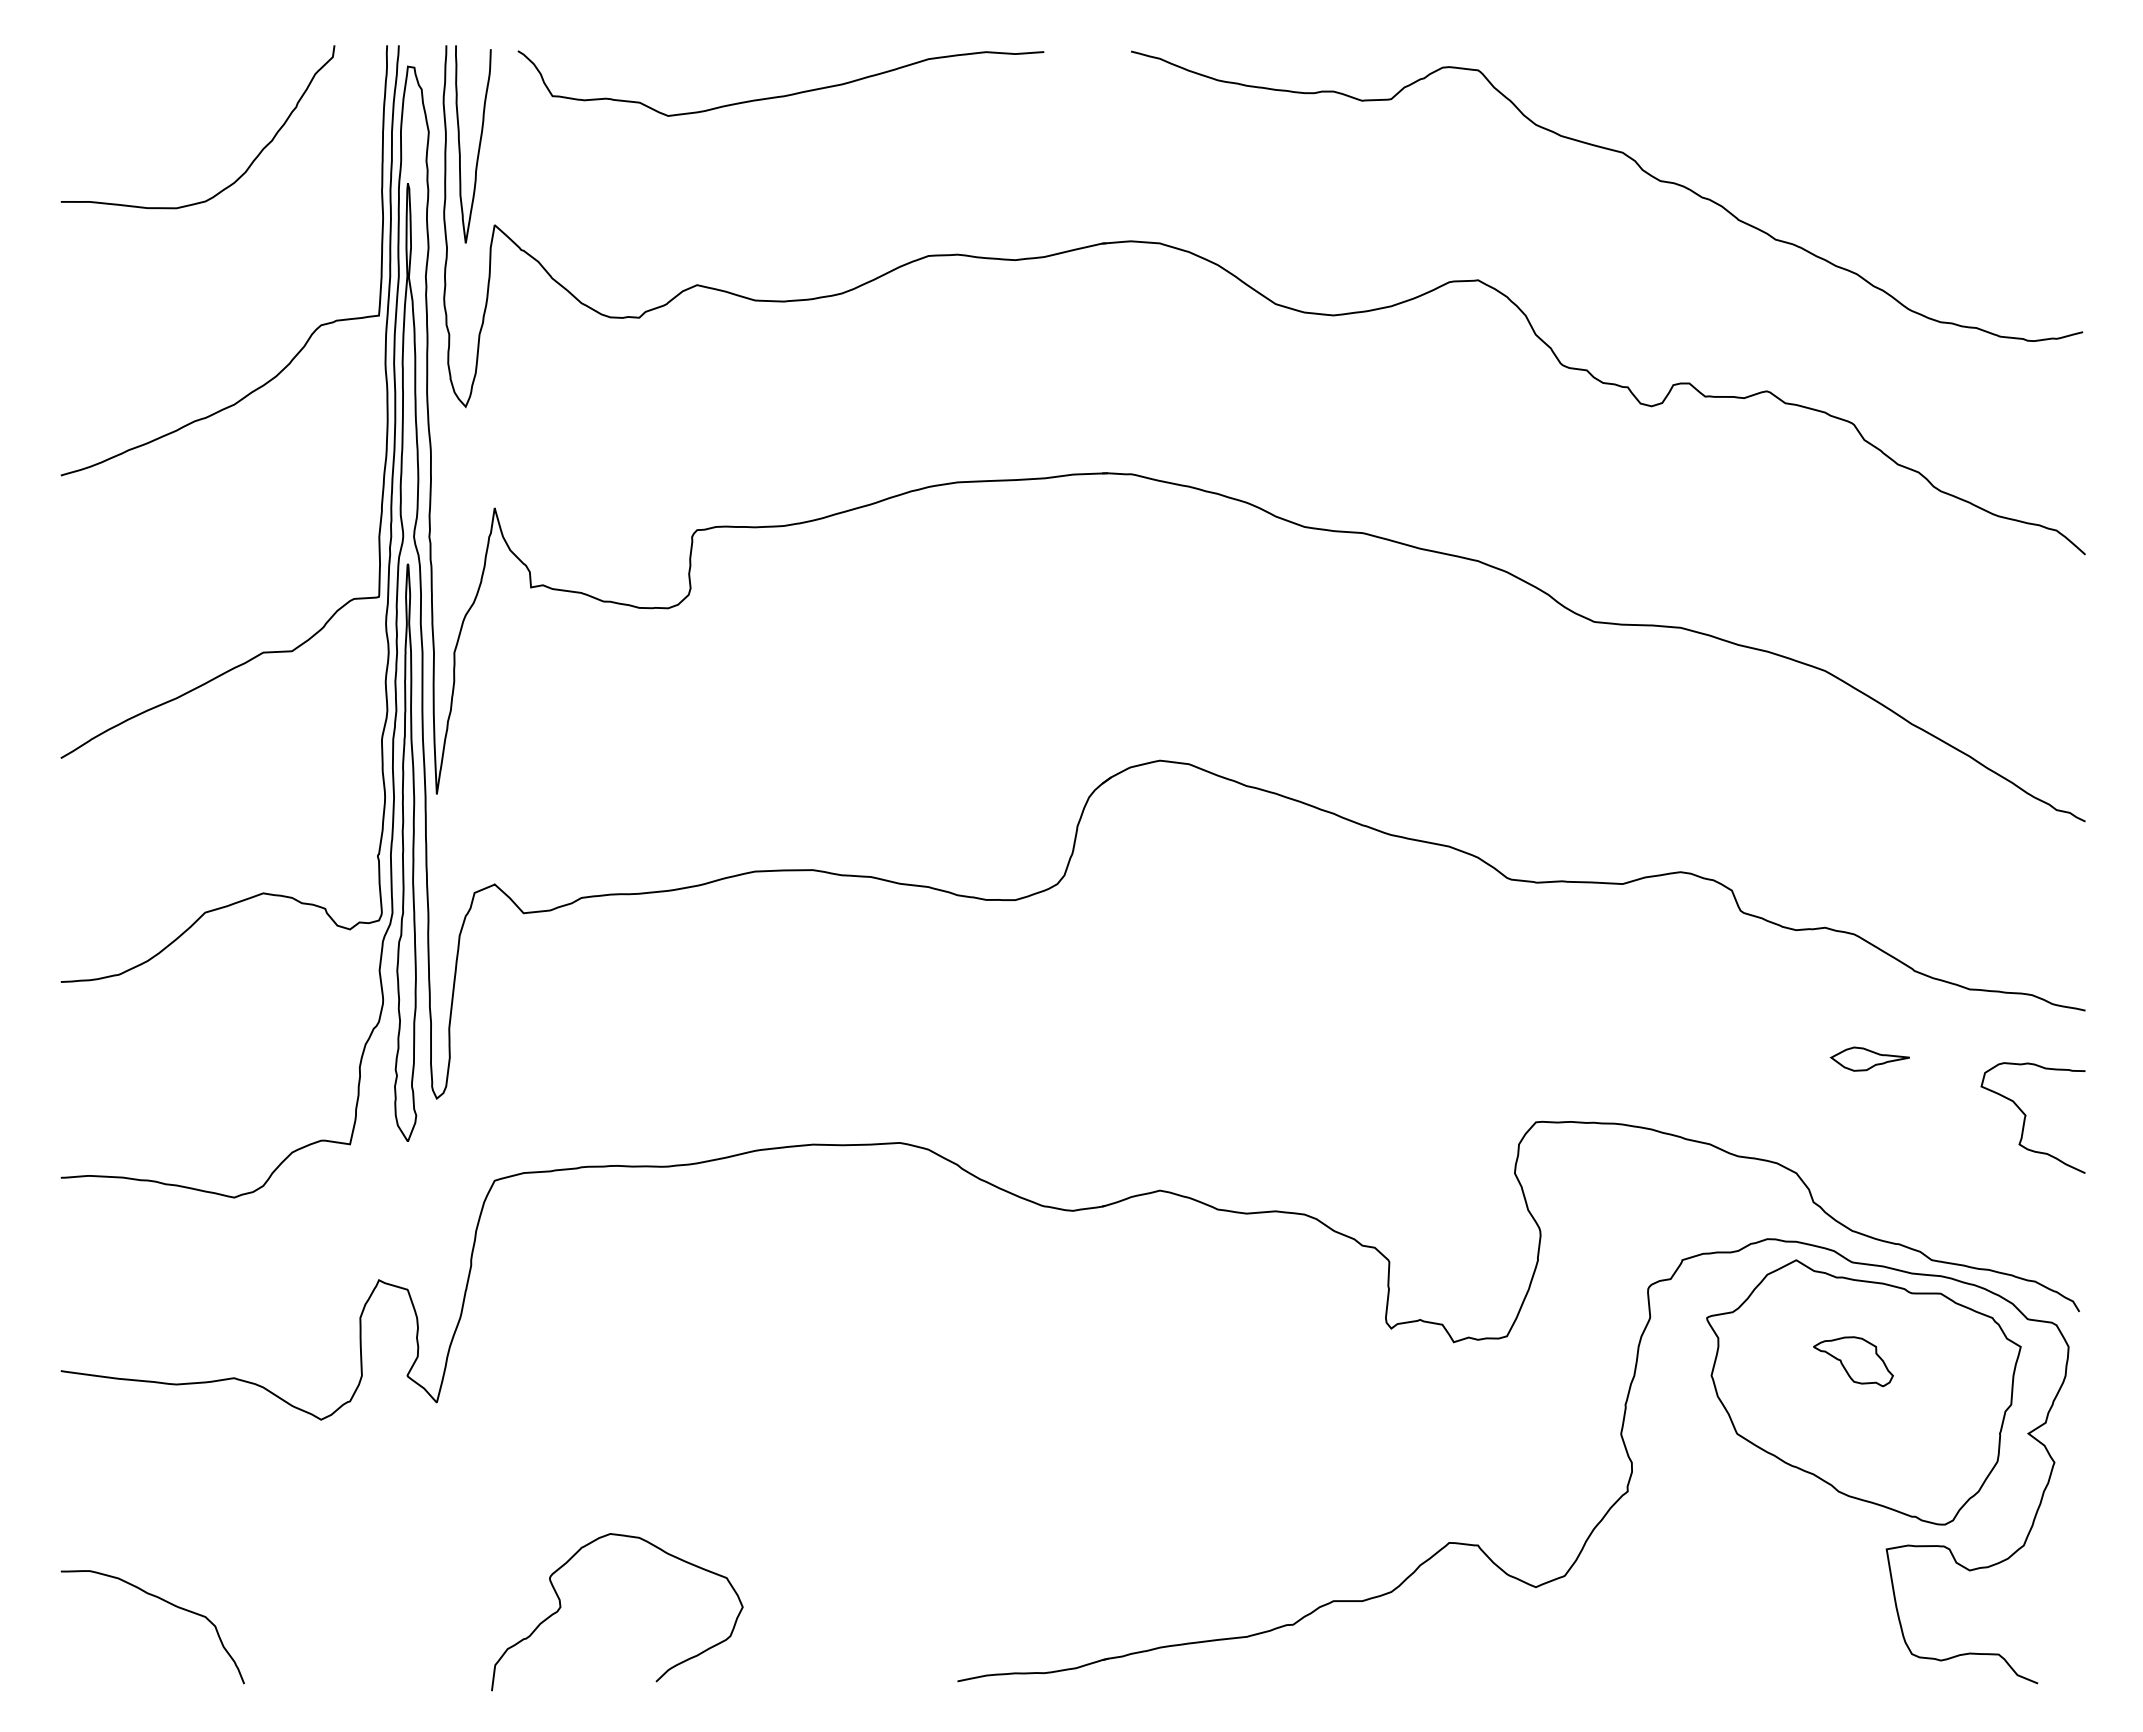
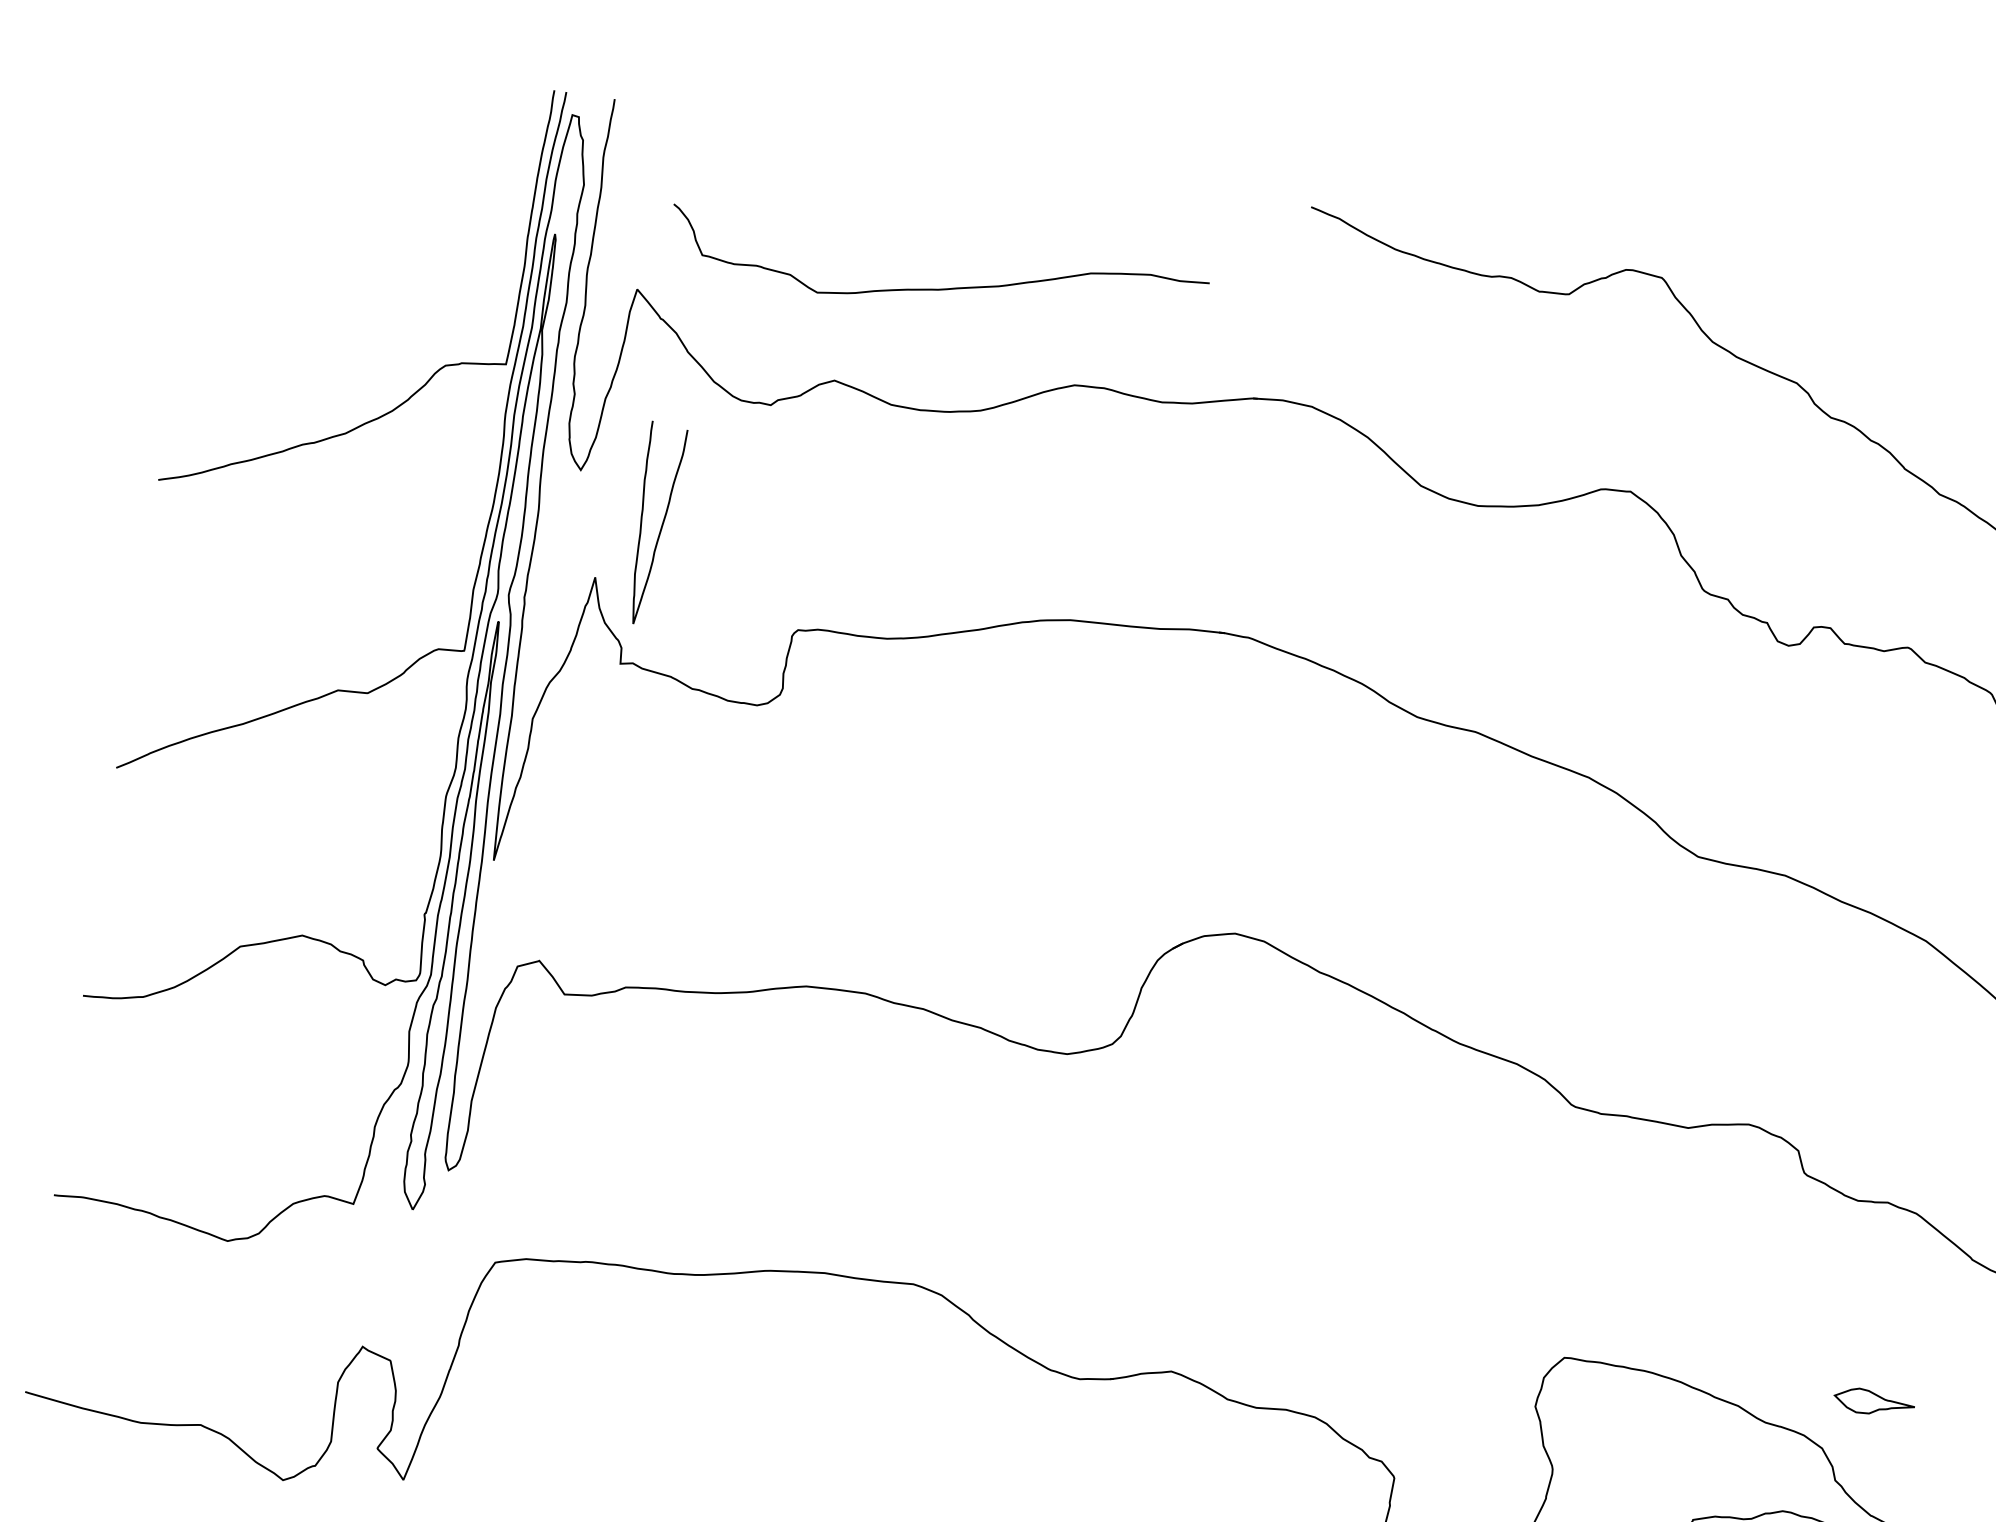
curve: (780, 95) -> (934, 288), moved
curve: (478, 145) -> (660, 526), moved
curve: (247, 167) -> (394, 193), removed
part: (1869, 1058) -> (1873, 1402), moved

